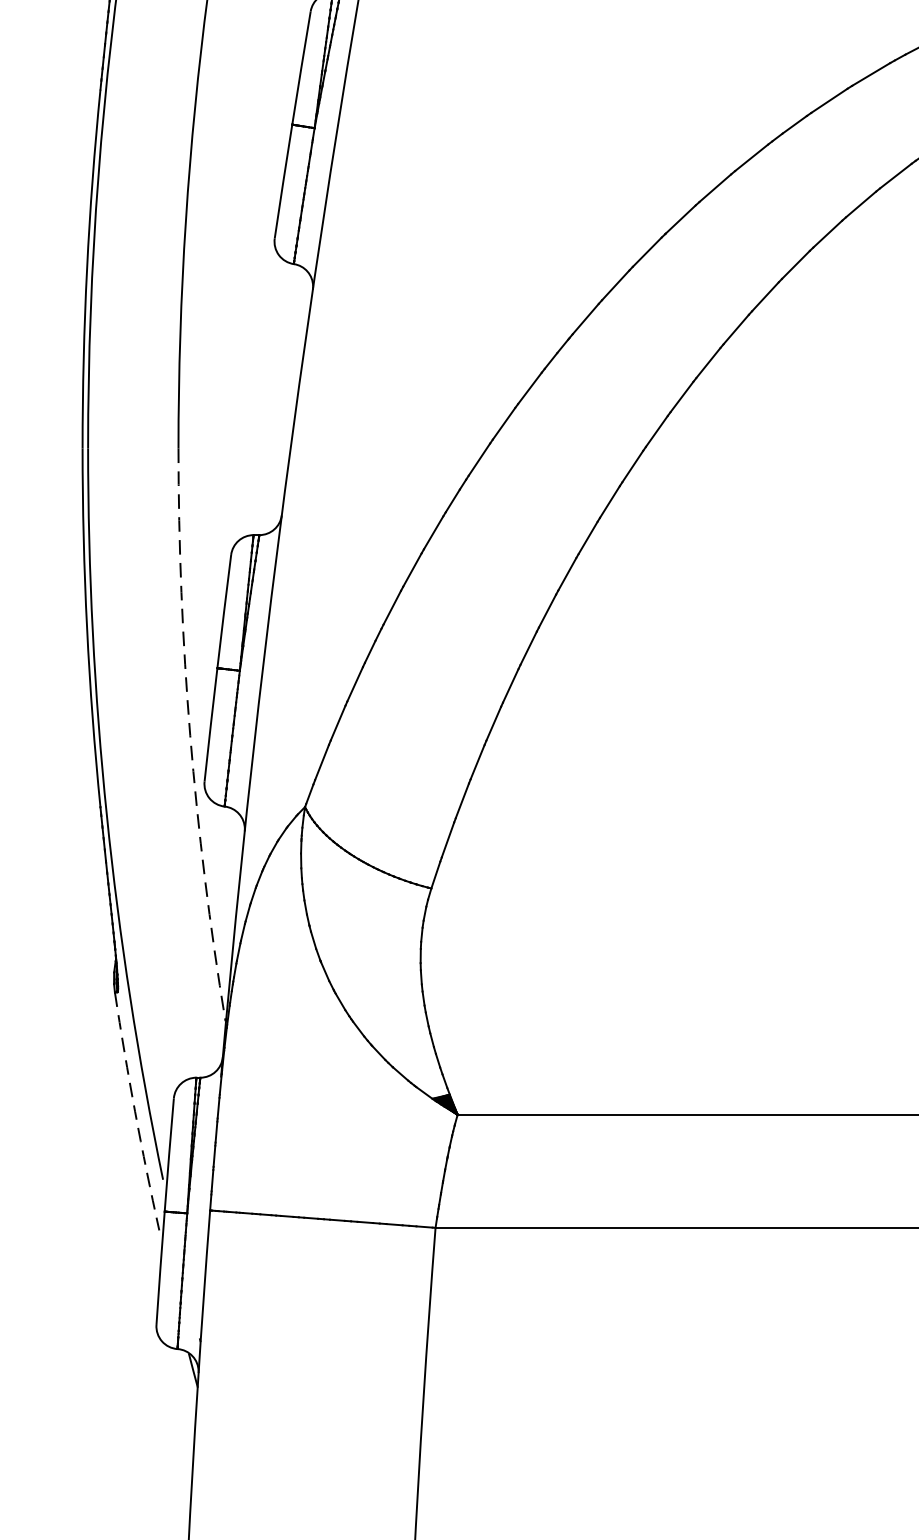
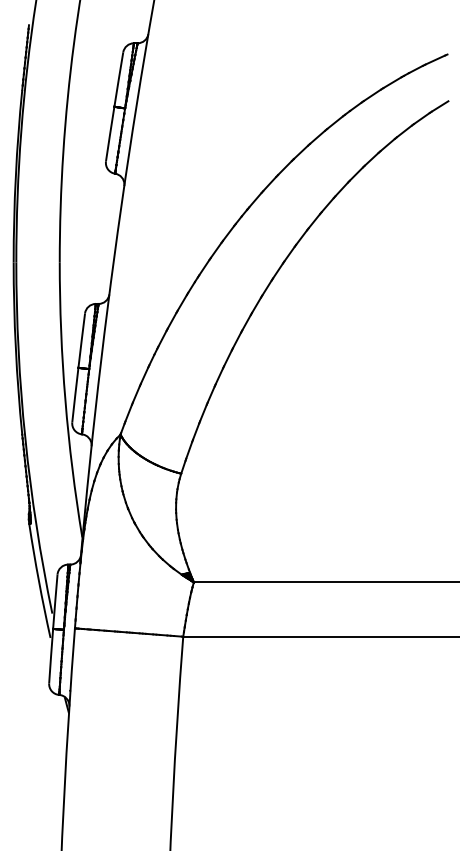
arc: (190, 736) -> (65, 400), dashed -> solid
arc: (134, 1112) -> (38, 581), dashed -> solid

